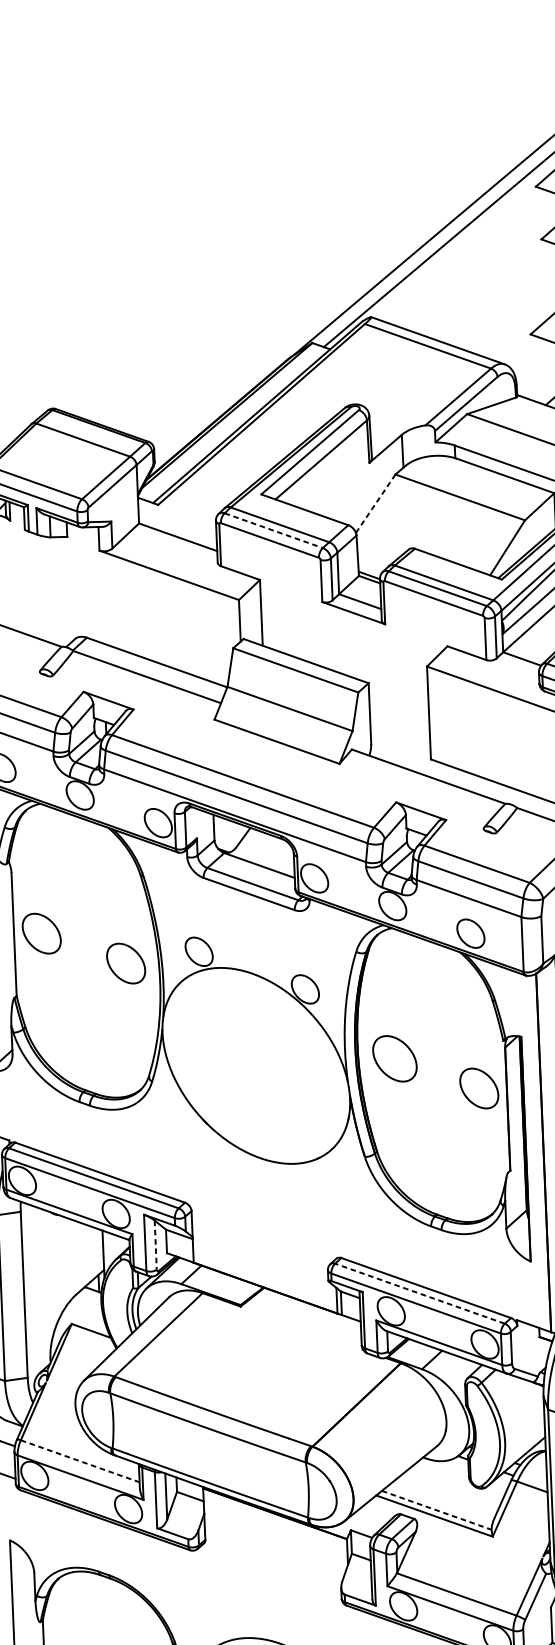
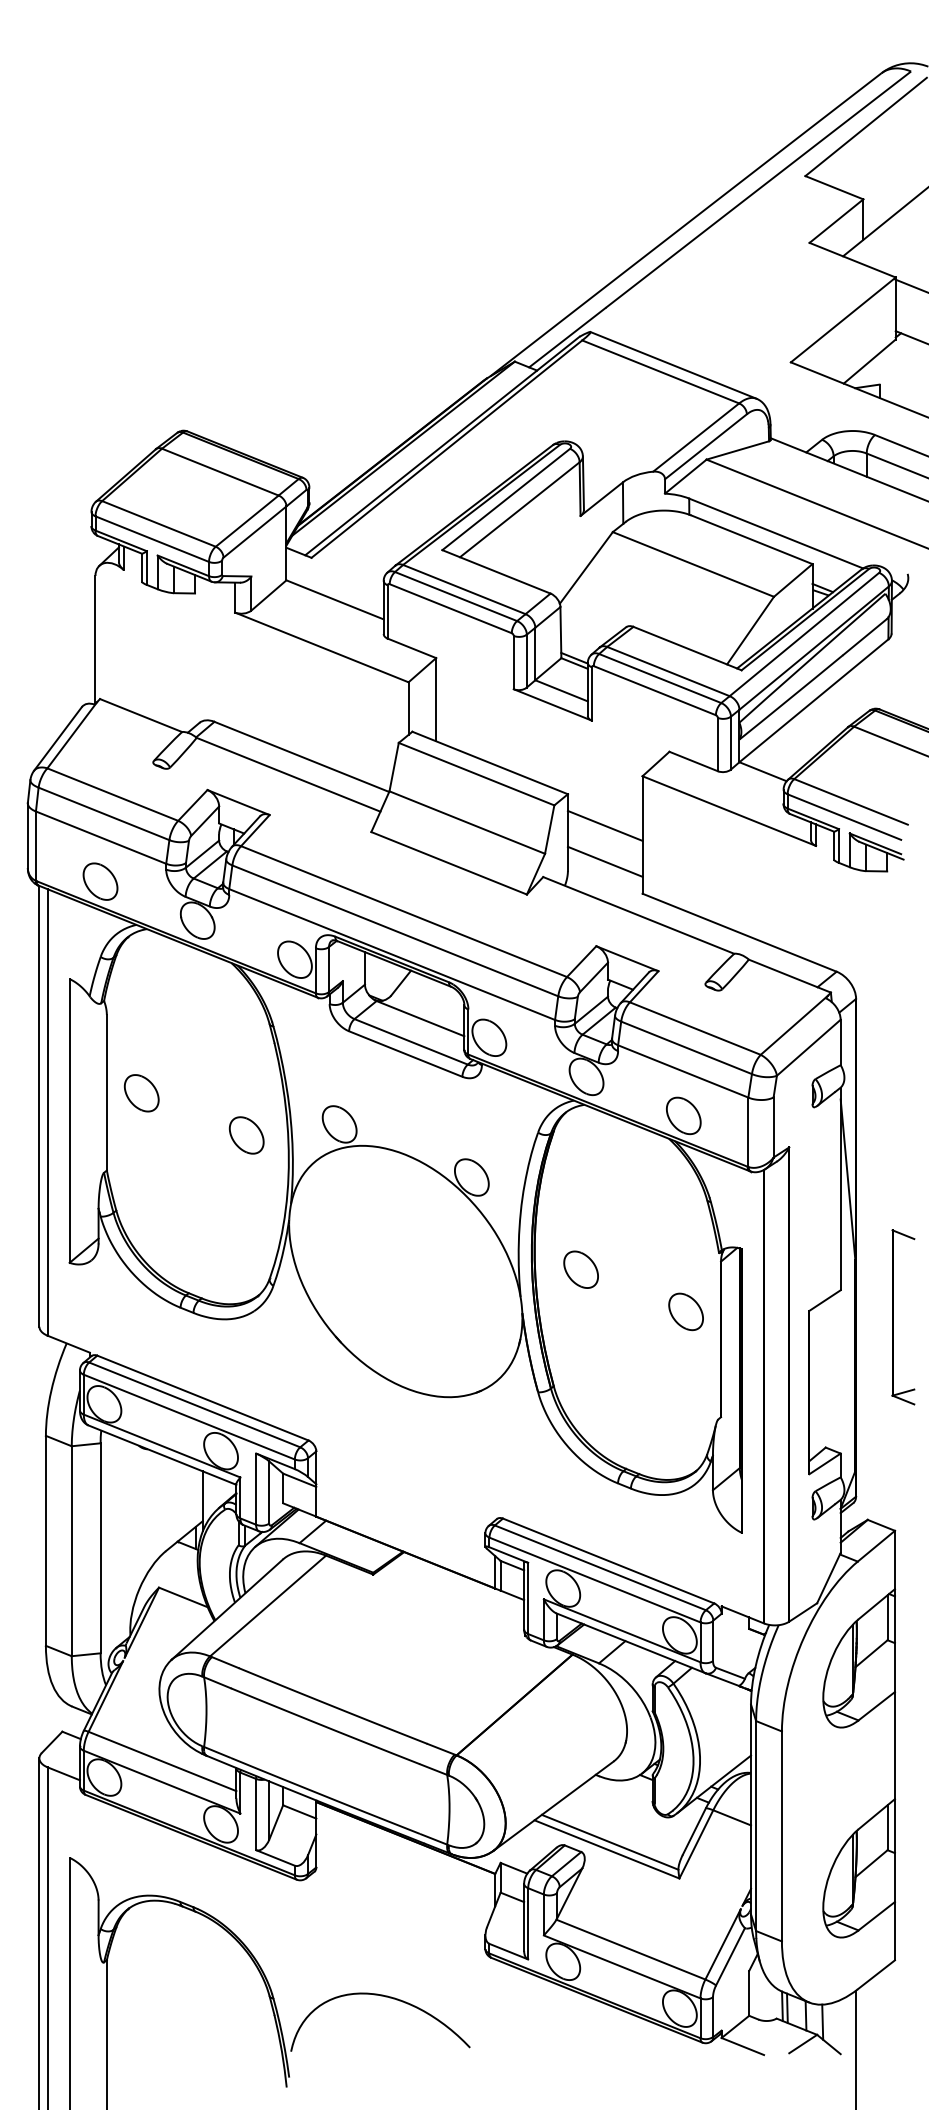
line: (375, 503) -> (586, 567), dashed -> solid
line: (274, 530) -> (456, 596), dashed -> solid
line: (398, 706) -> (604, 825), added
line: (399, 735) -> (604, 861), added
part: (41, 933) -> (141, 1093), size x0.71
part: (125, 963) -> (246, 1135), size x0.71
part: (394, 1058) -> (580, 1269), size x0.62
part: (478, 1088) -> (685, 1311), size x0.71
line: (155, 1245) -> (269, 1492), dashed -> solid
line: (420, 1293) -> (600, 1567), dashed -> solid
line: (80, 1461) -> (162, 1761), dashed -> solid
line: (437, 1510) -> (610, 1842), dashed -> solid

